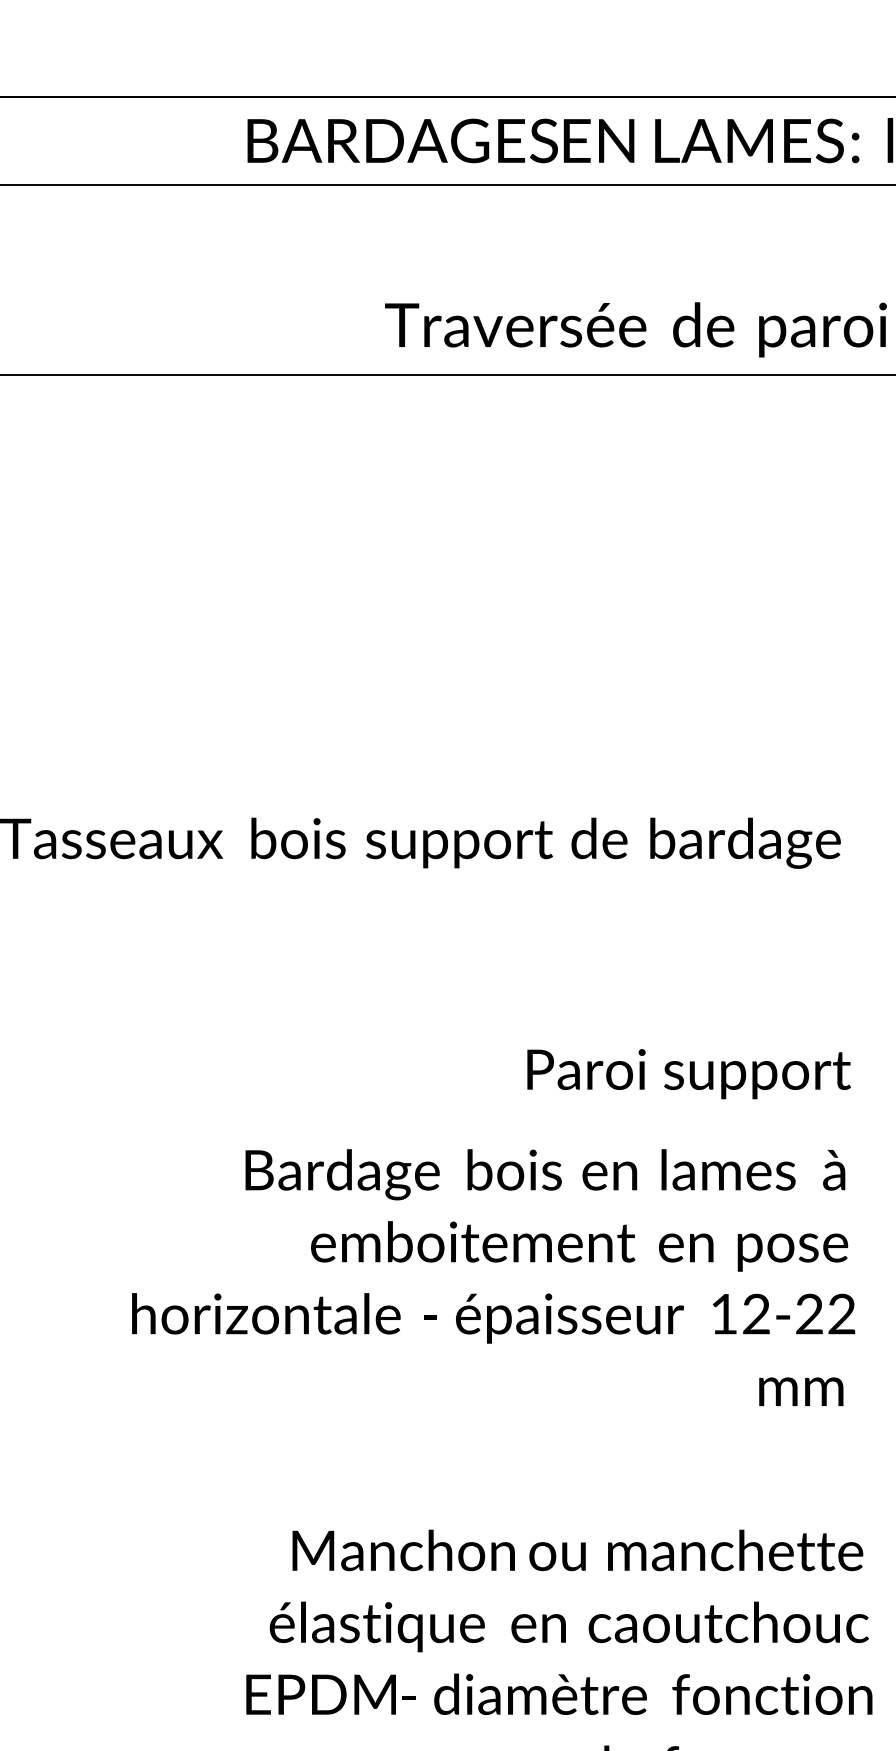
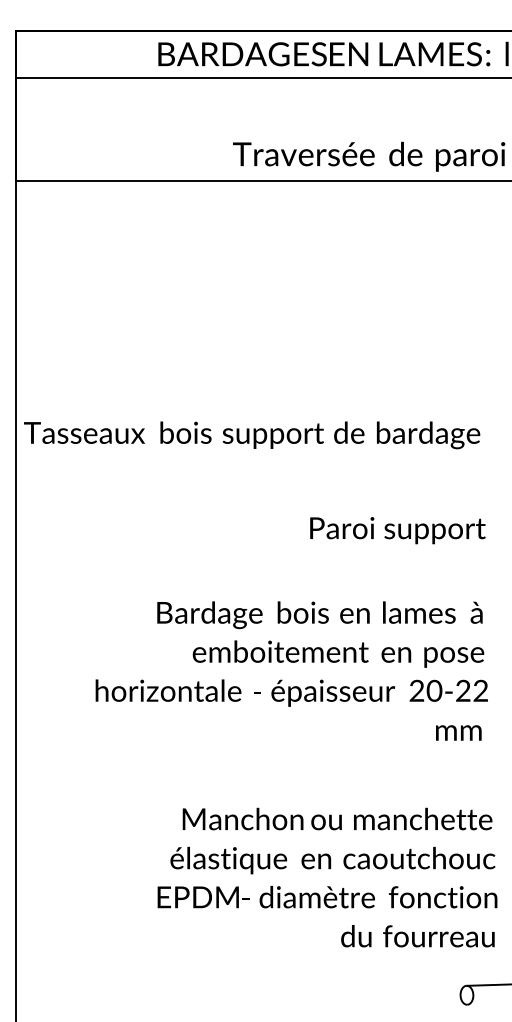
text: (688, 1073) -> (397, 530), moved
text: (739, 1313) -> (425, 690), 12-22 -> 20-22

